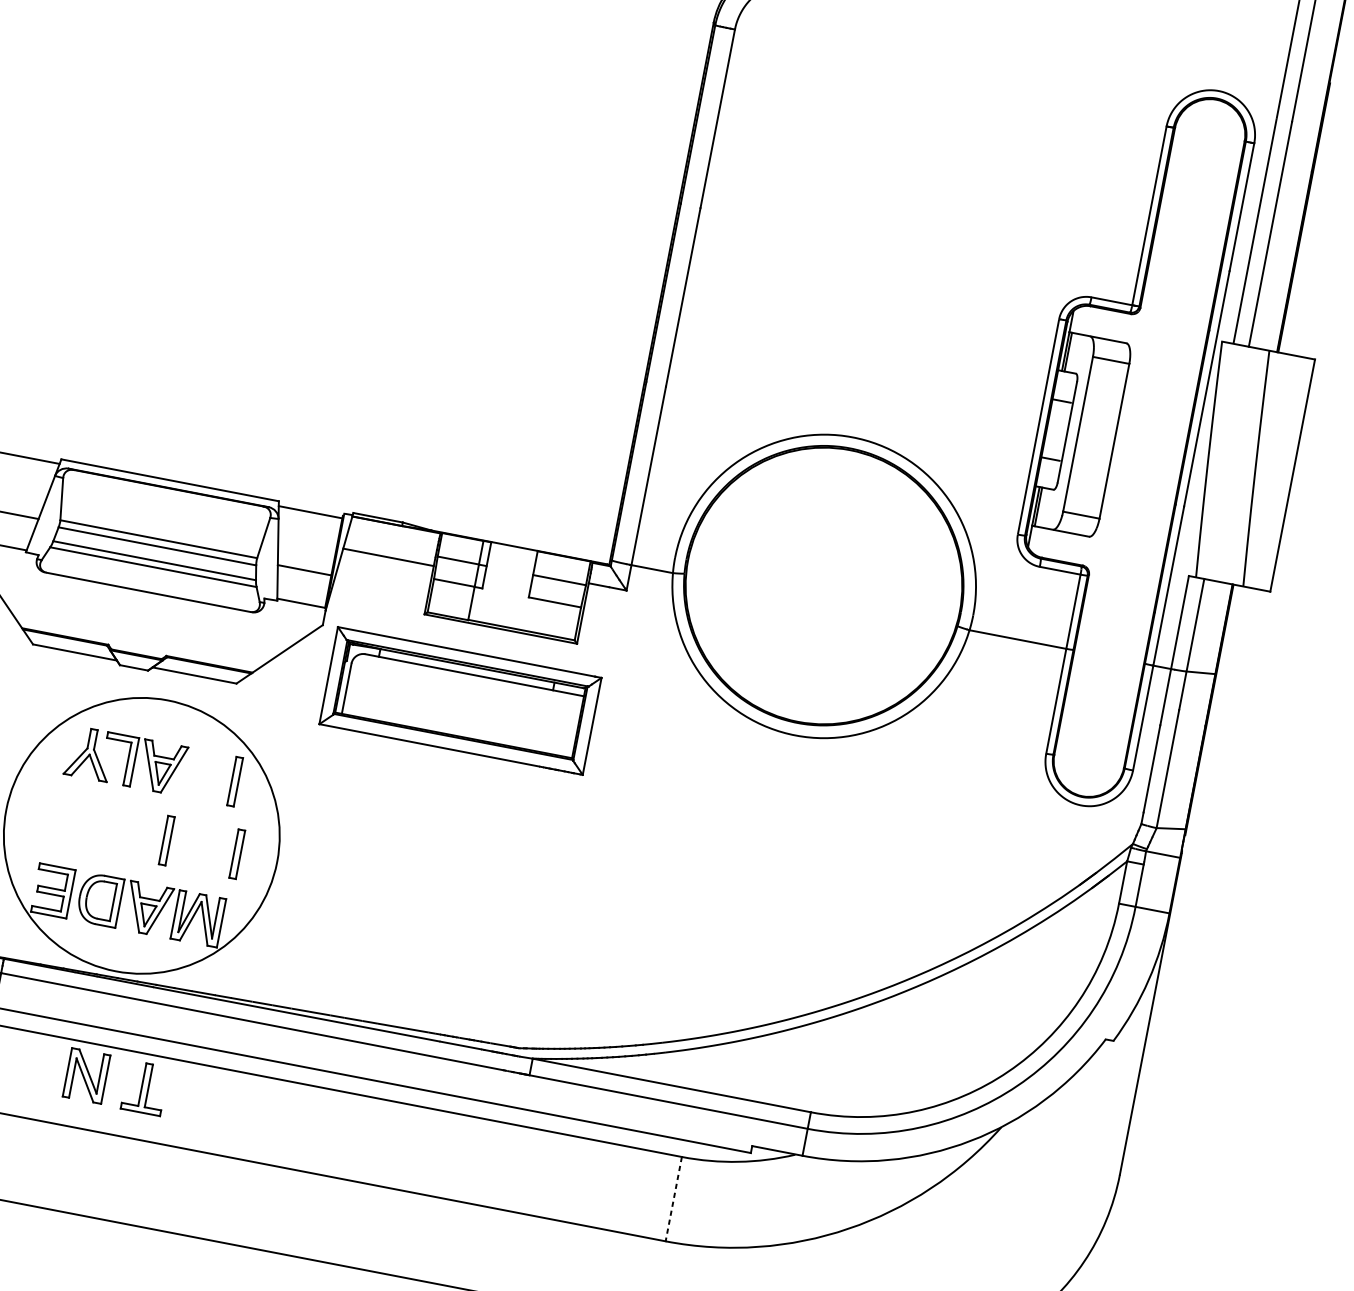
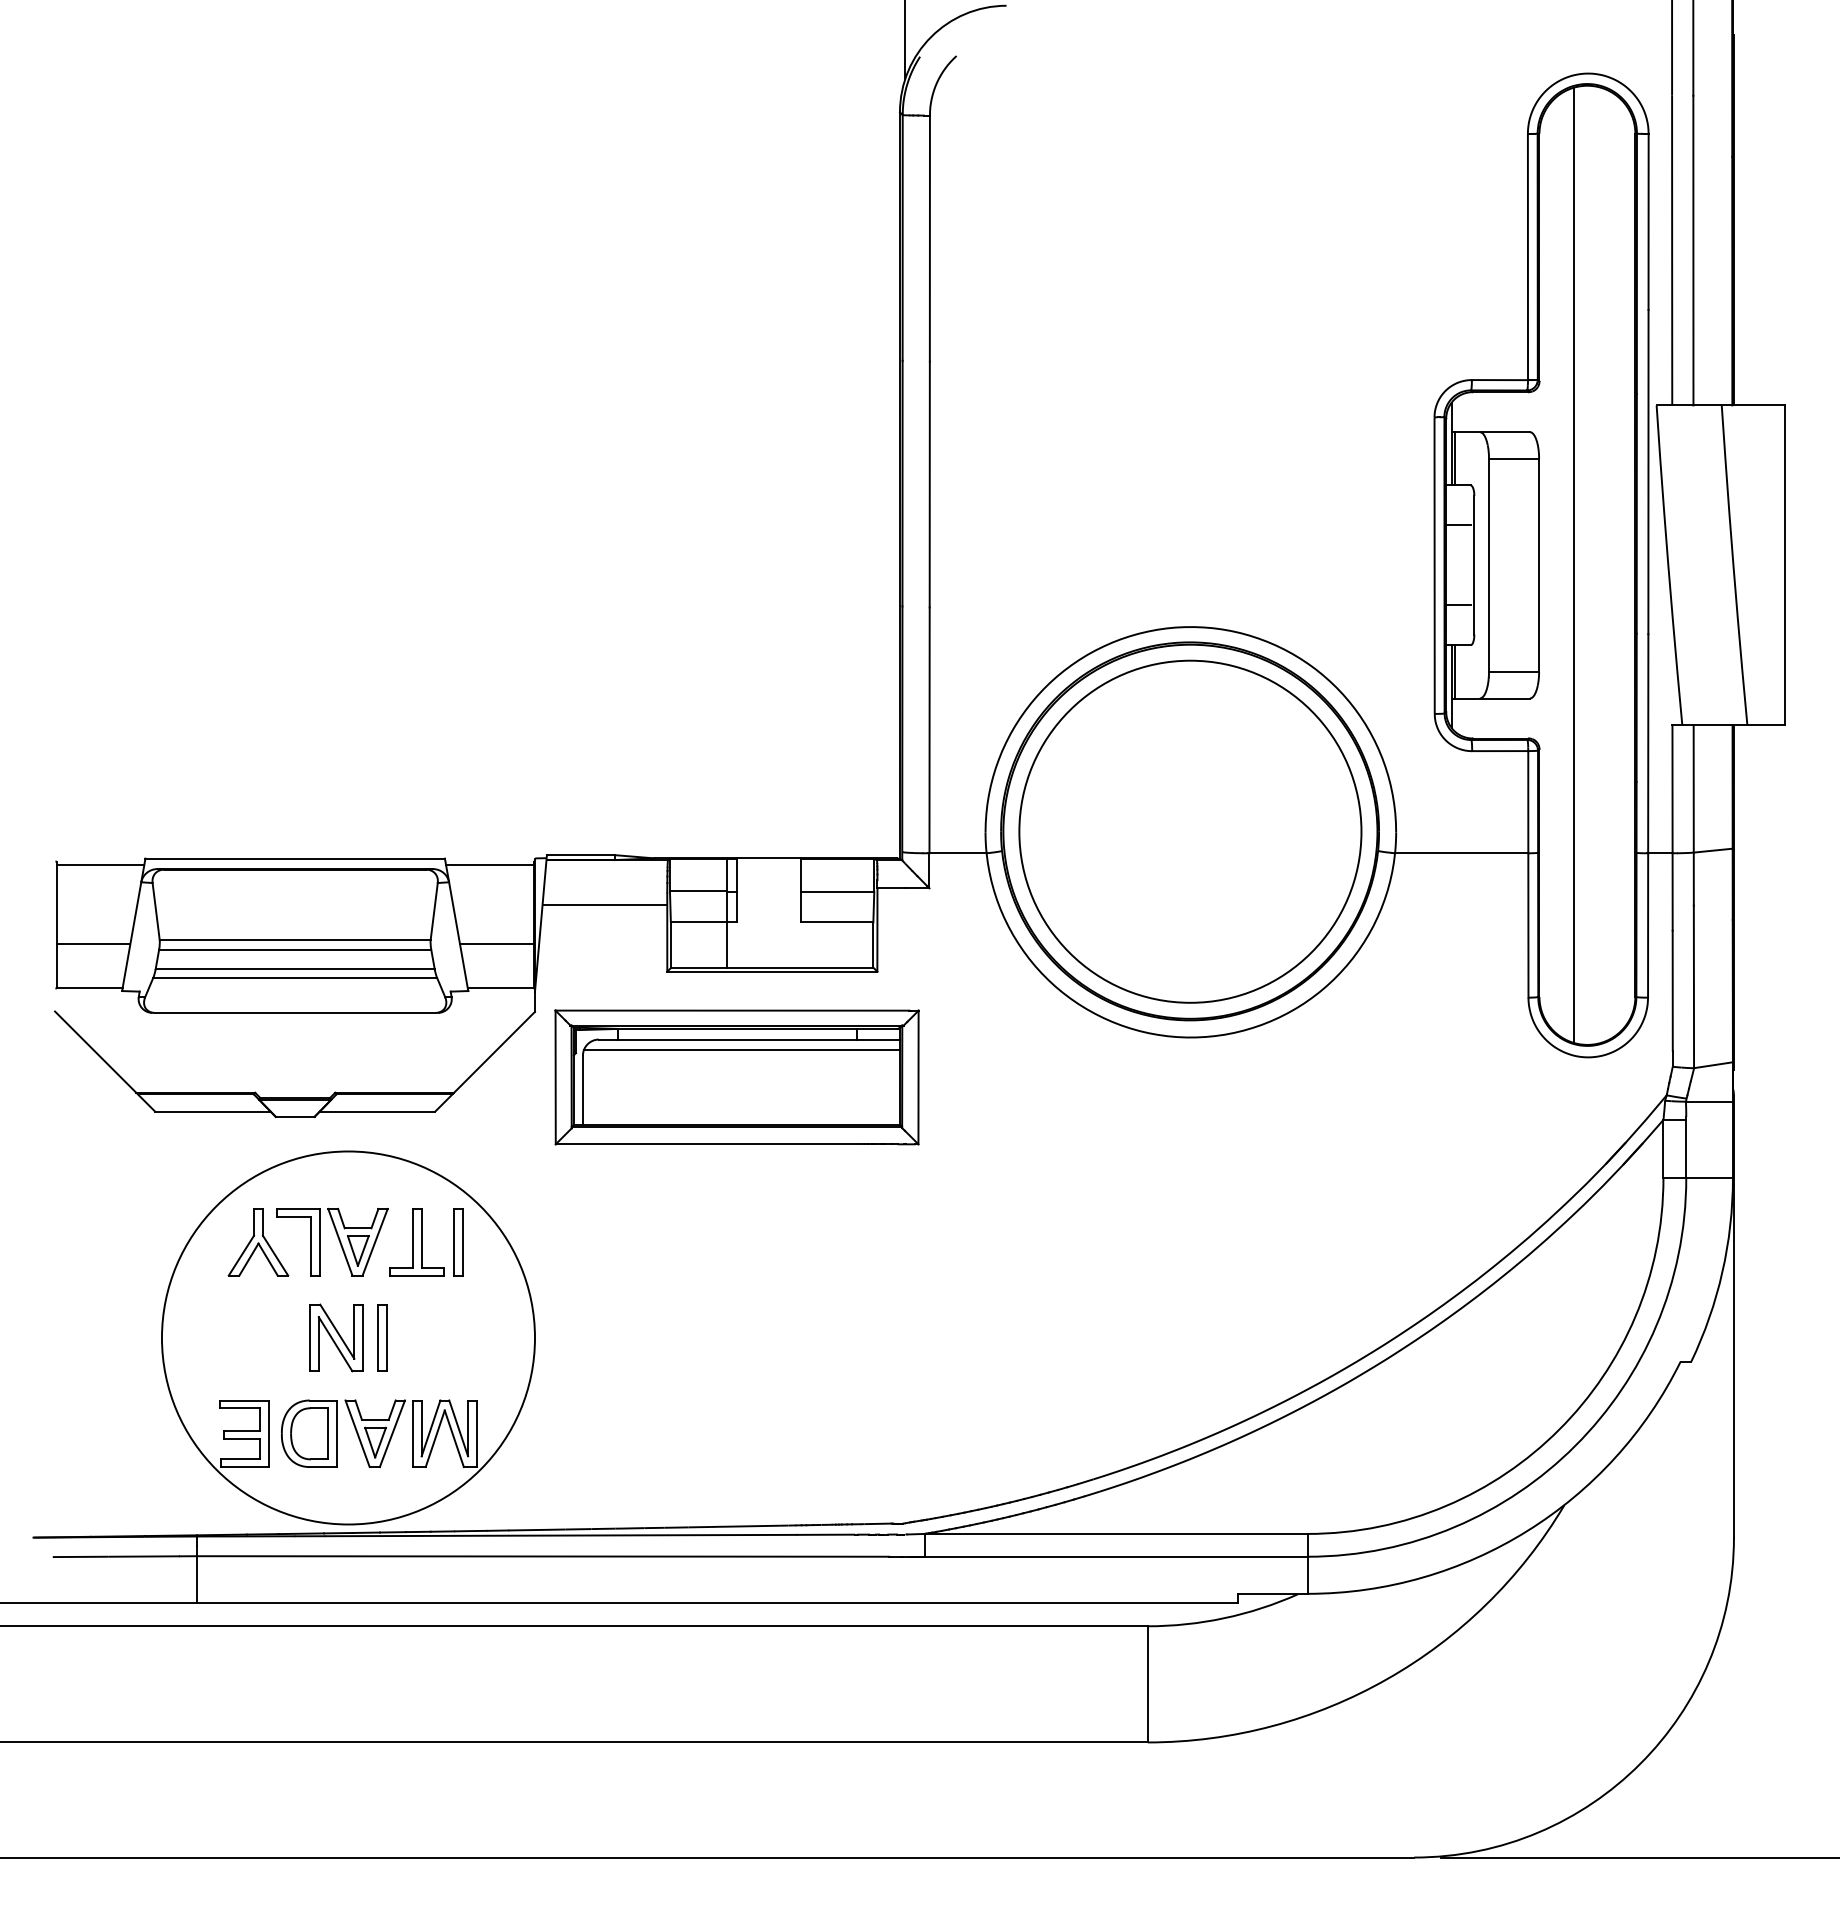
line: (1140, 446) -> (1574, 565), added
circle: (824, 585) -> (1190, 831), added
line: (467, 682) -> (741, 1050), added
part: (237, 853) -> (479, 1337), removed
part: (86, 1075) -> (336, 1337), moved
part: (144, 1088) -> (416, 1242), moved
line: (673, 1199) -> (1147, 1684), dashed -> solid

